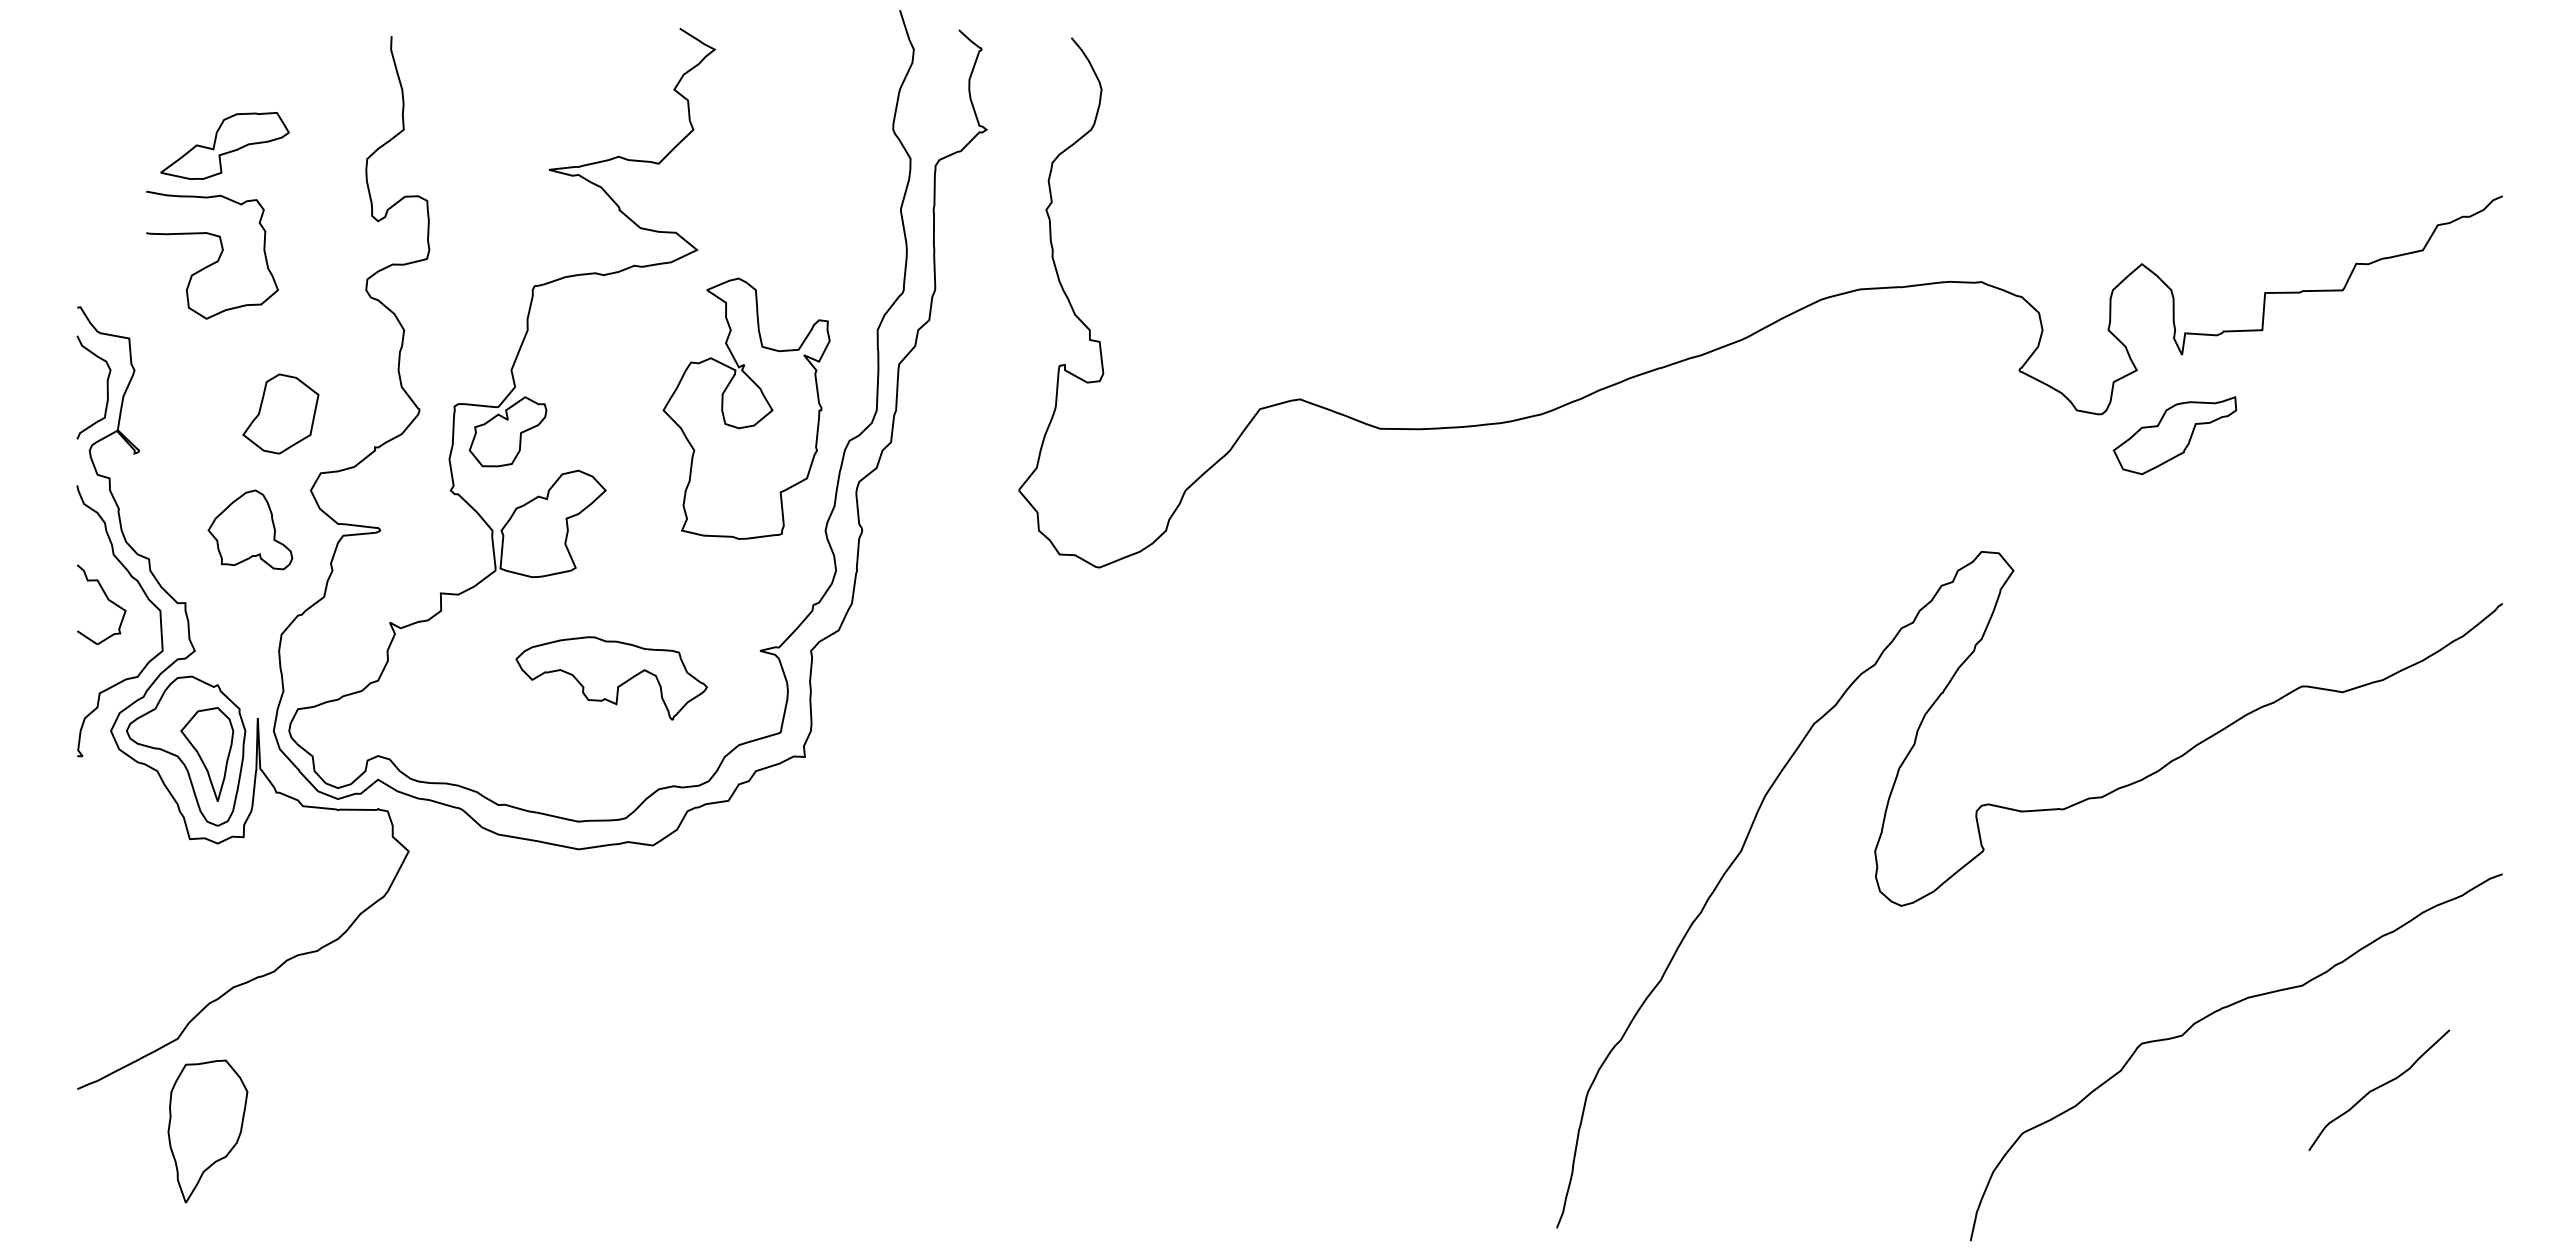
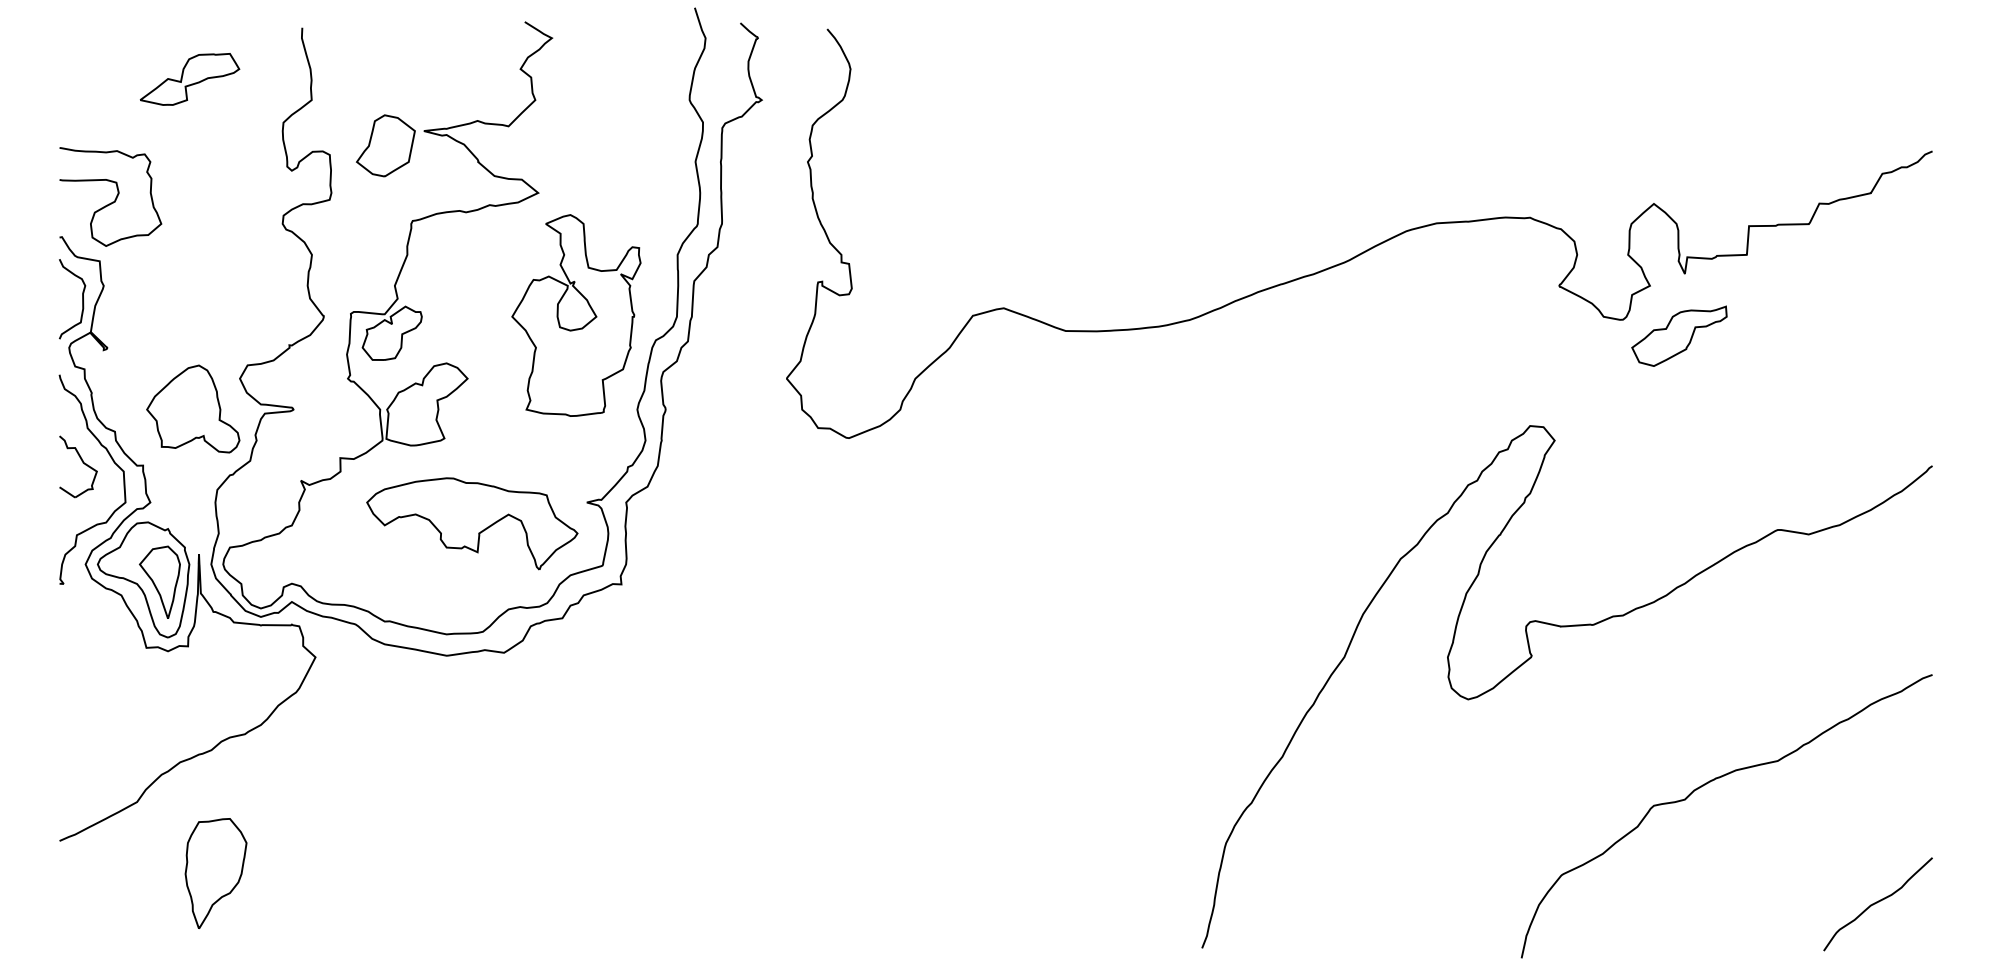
part: (224, 145) -> (189, 79), moved
curve: (218, 257) -> (115, 198), moved
part: (280, 413) -> (385, 145), moved
part: (250, 529) -> (193, 408), size x1.43
part: (611, 678) -> (472, 523), size x1.43
curve: (2378, 1088) -> (1877, 902), moved
part: (207, 1131) -> (215, 873), moved

